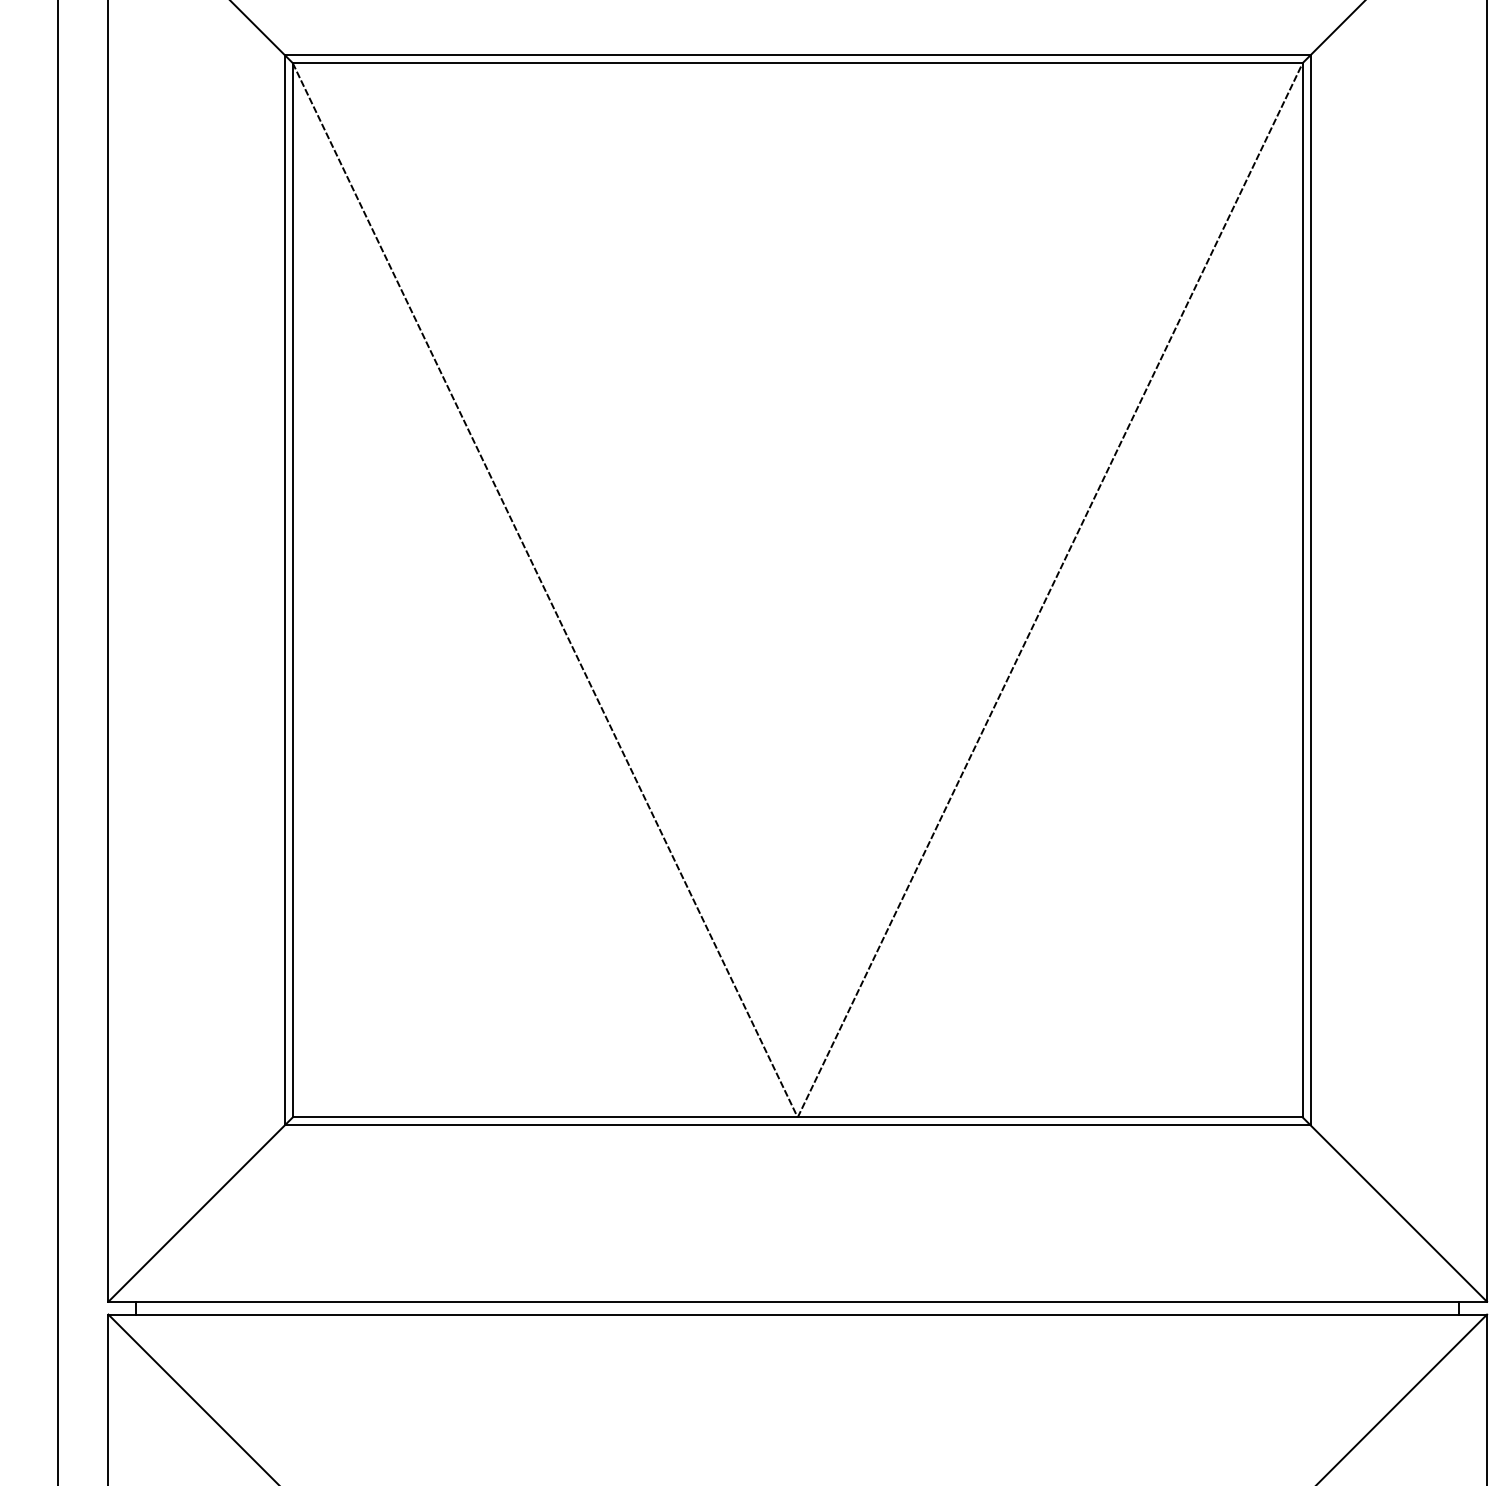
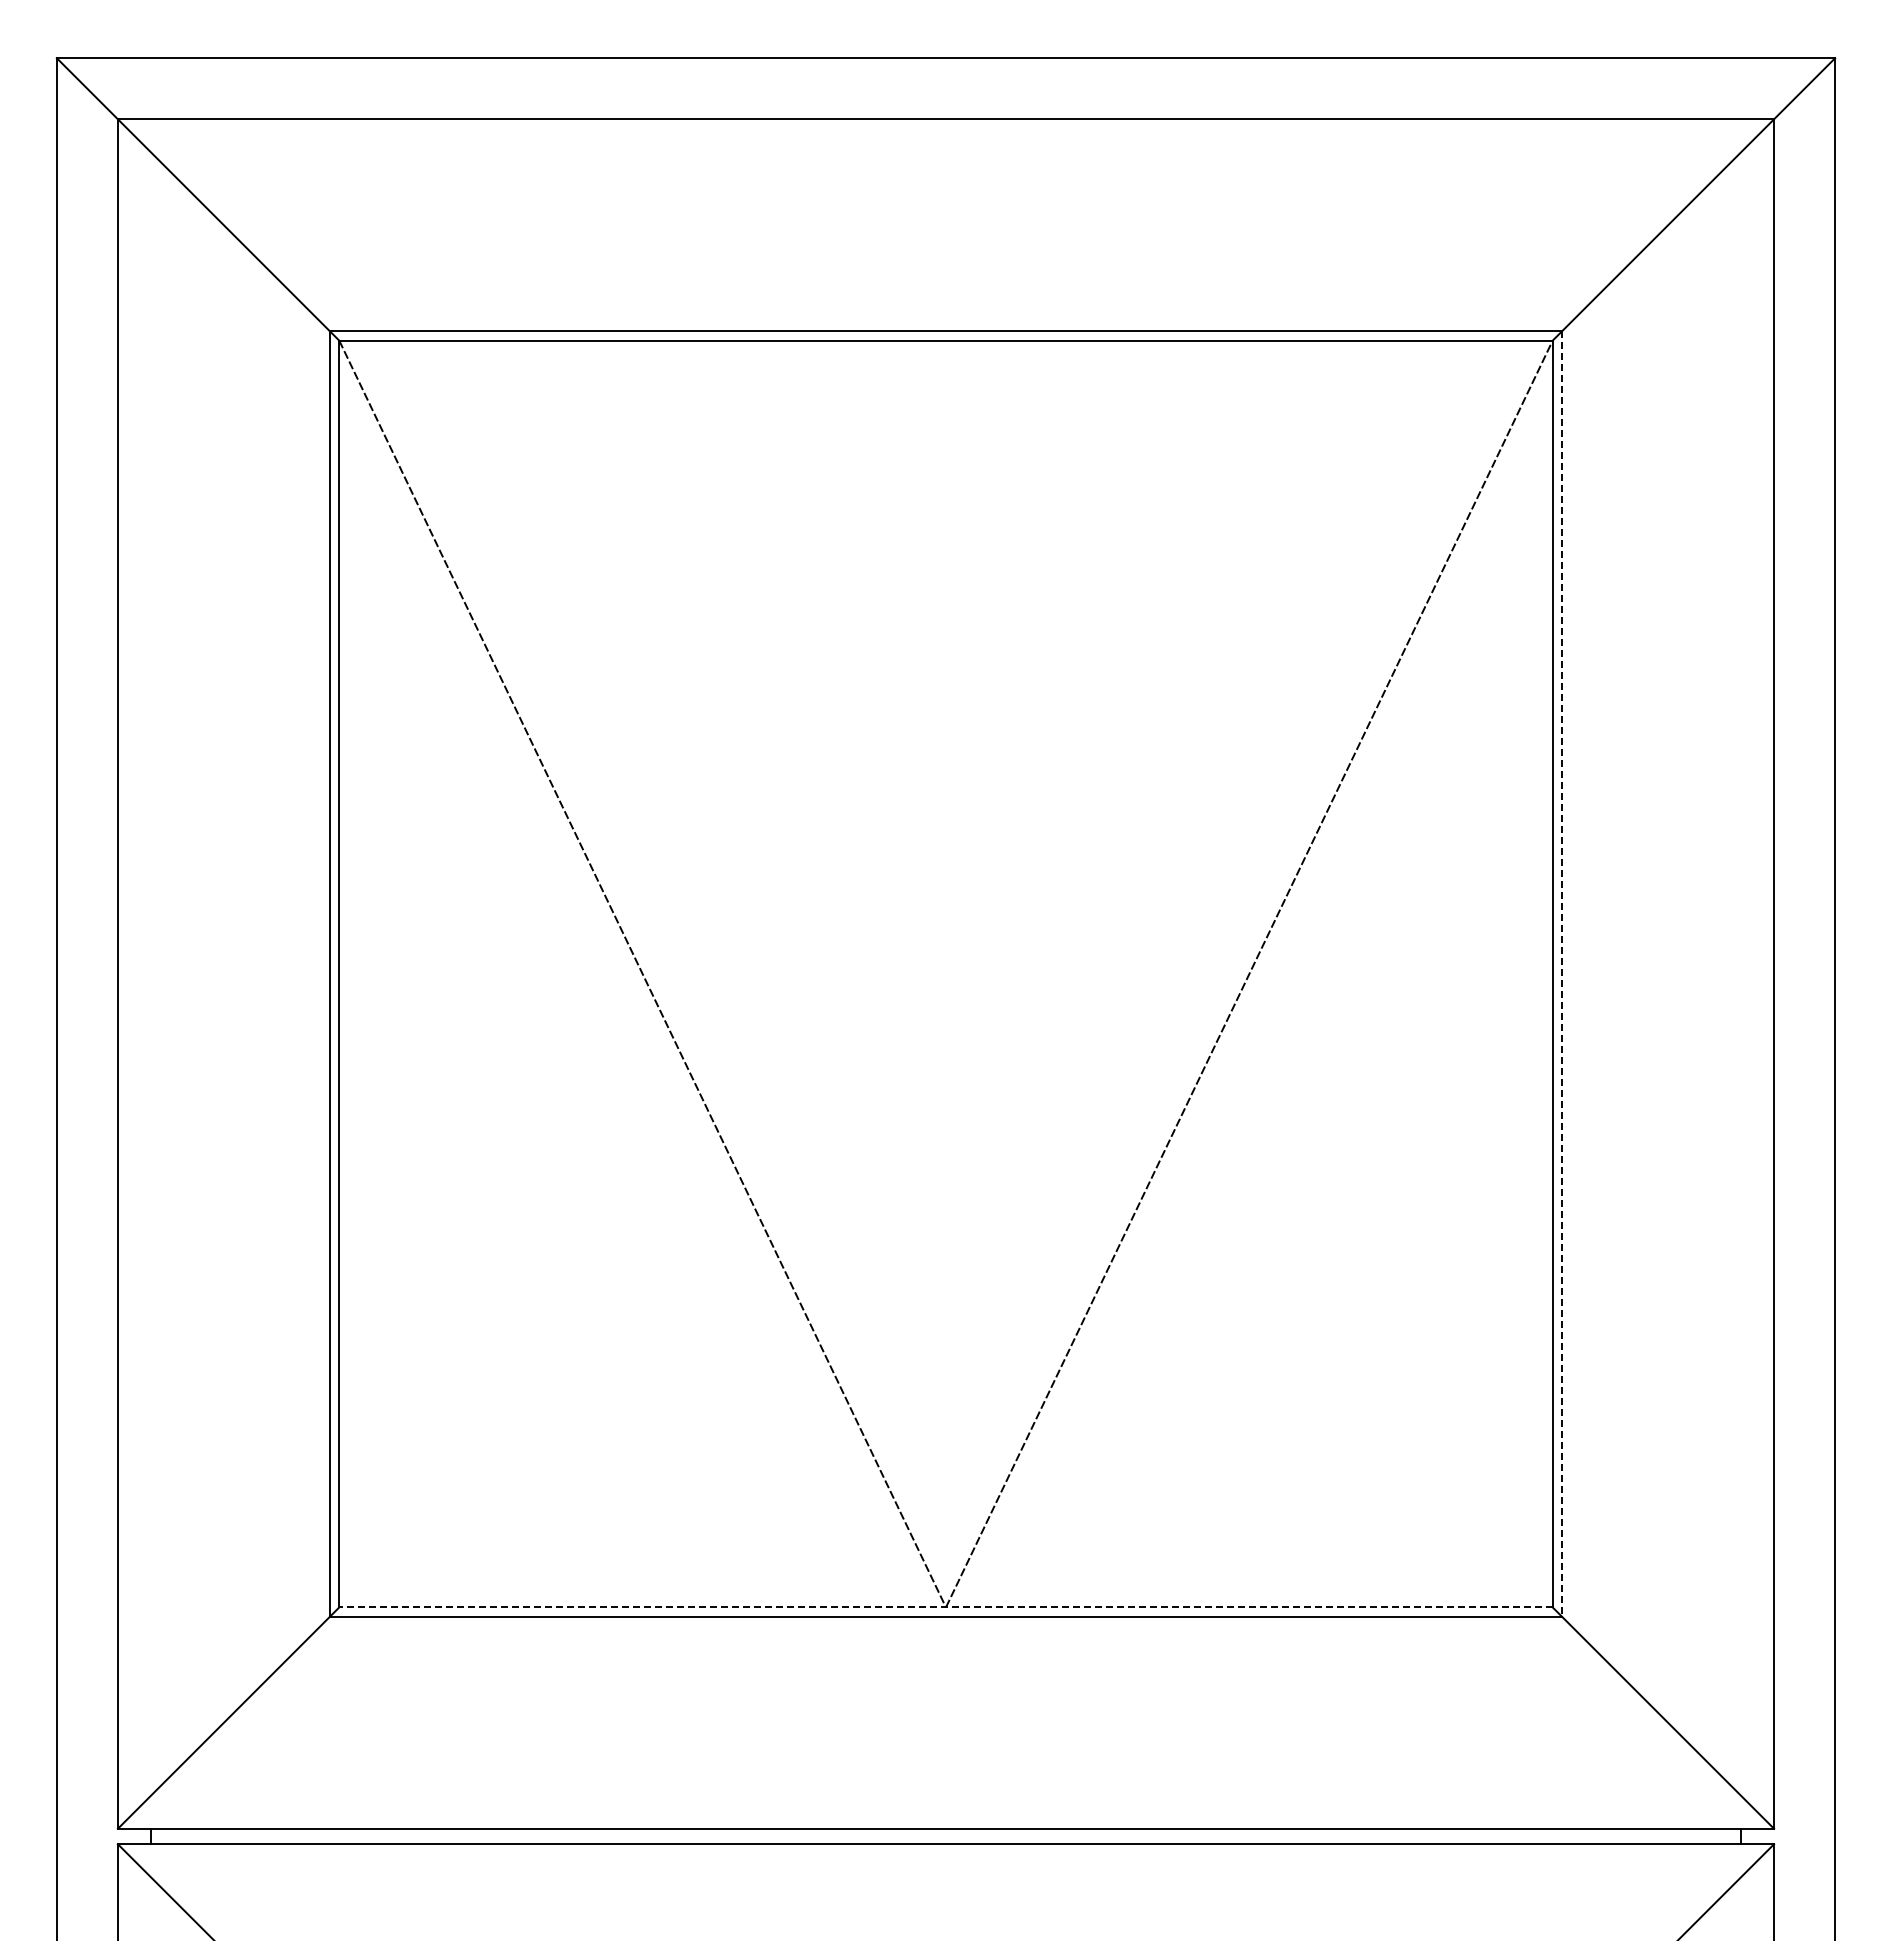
line: (1310, 590) -> (1562, 974), solid -> dashed
line: (798, 1117) -> (946, 1607), solid -> dashed

